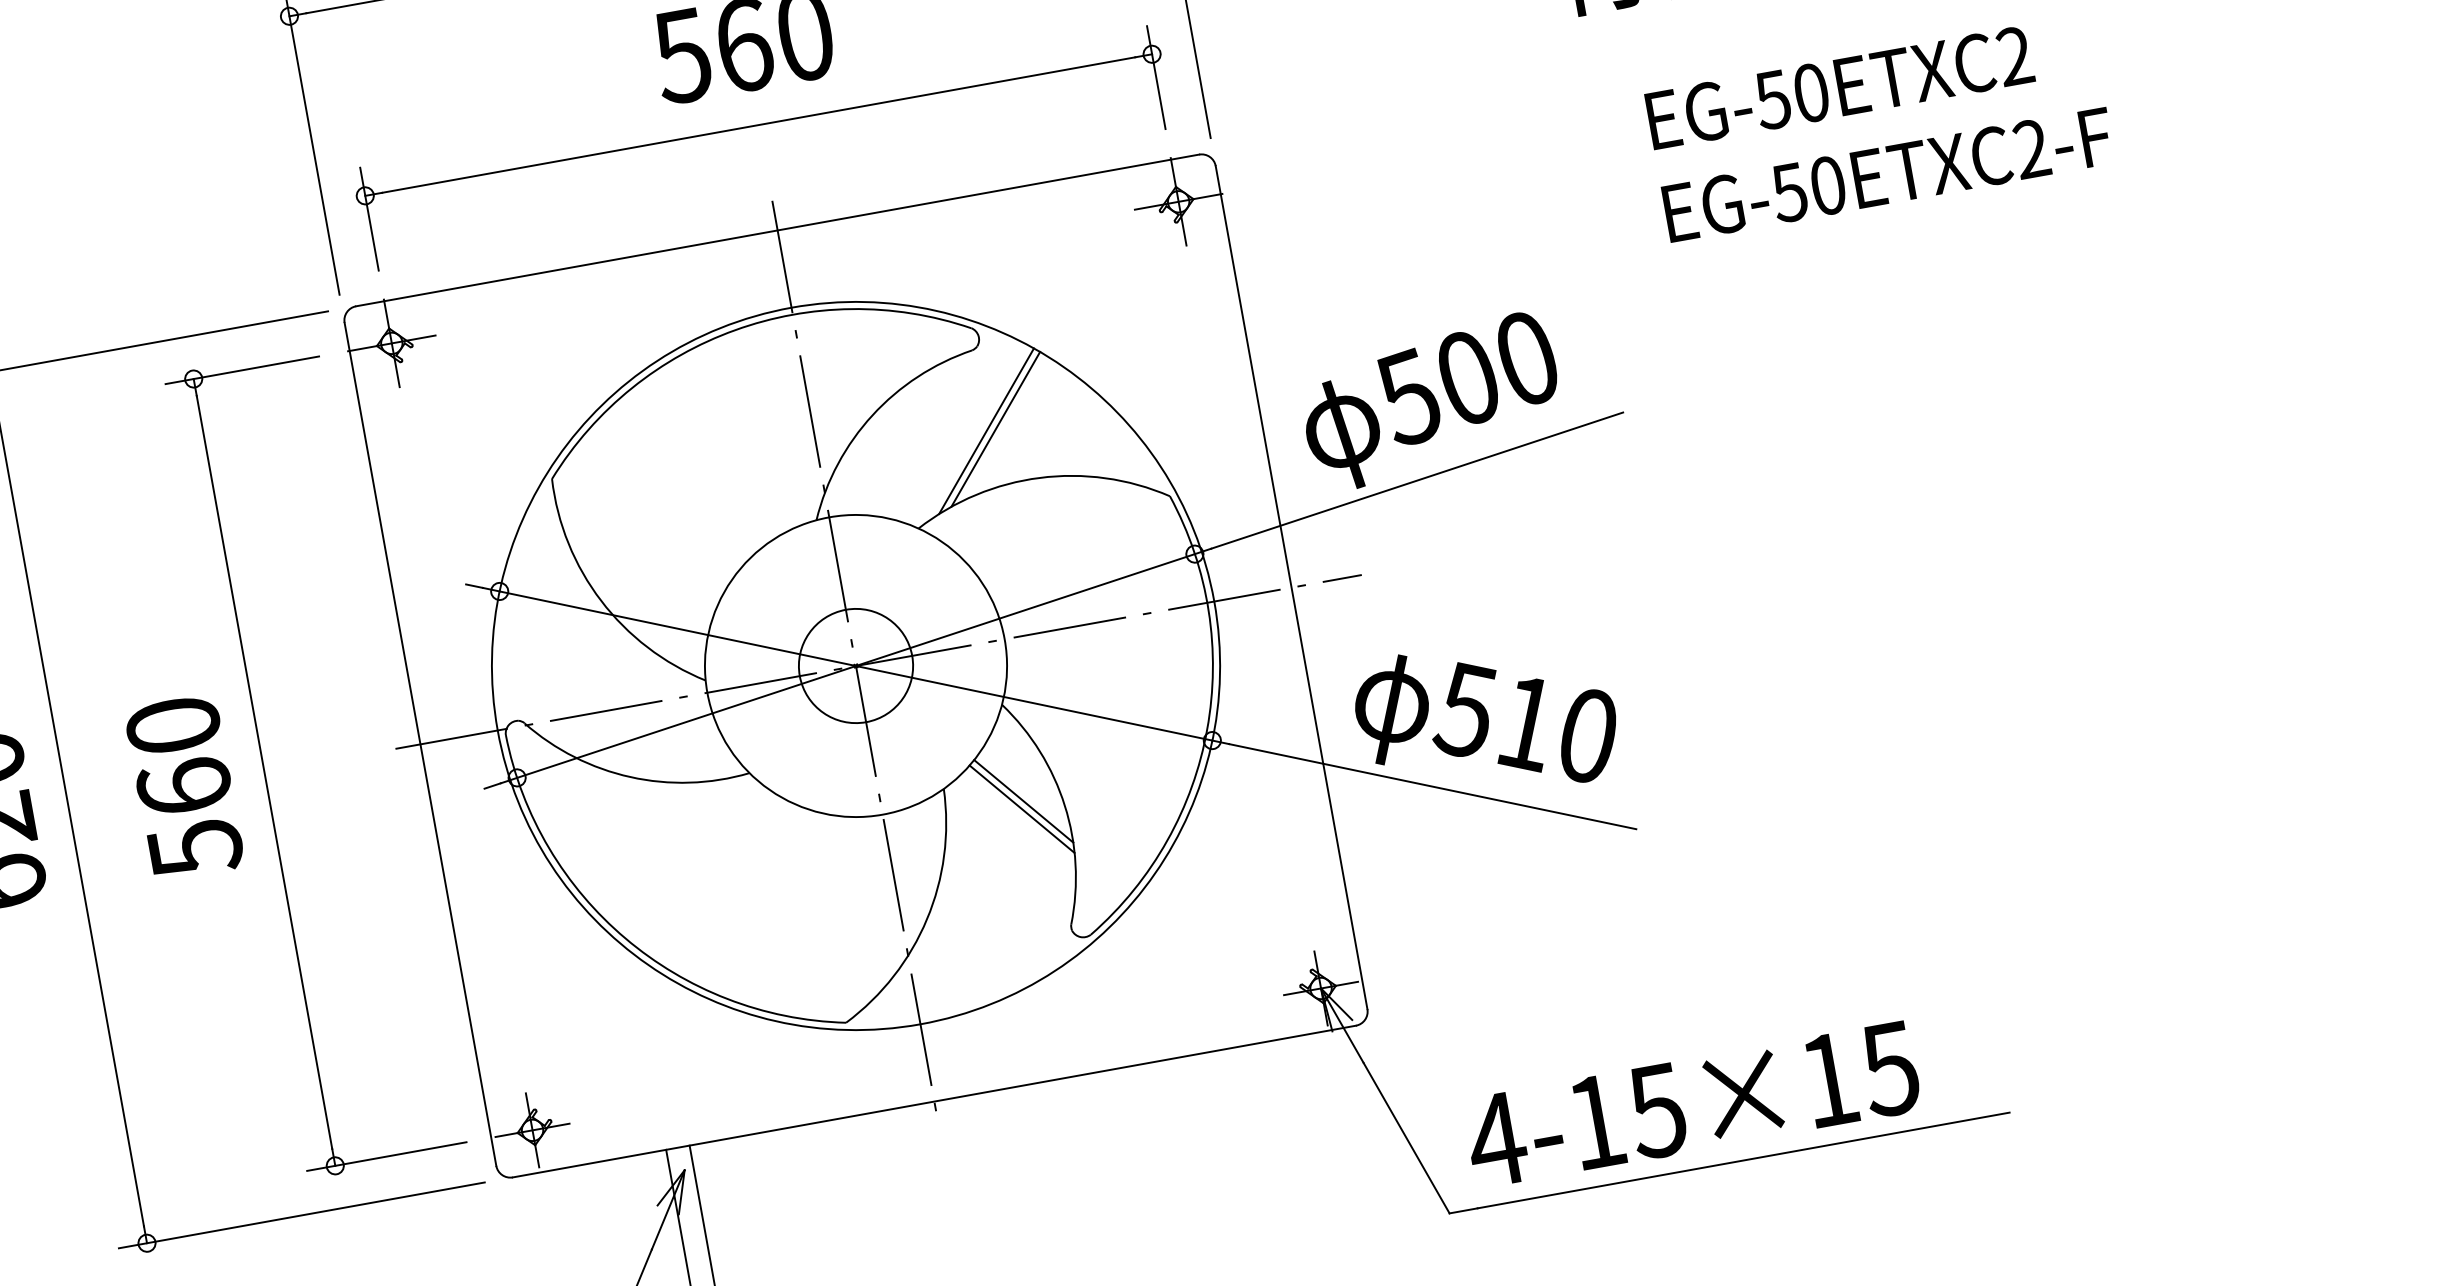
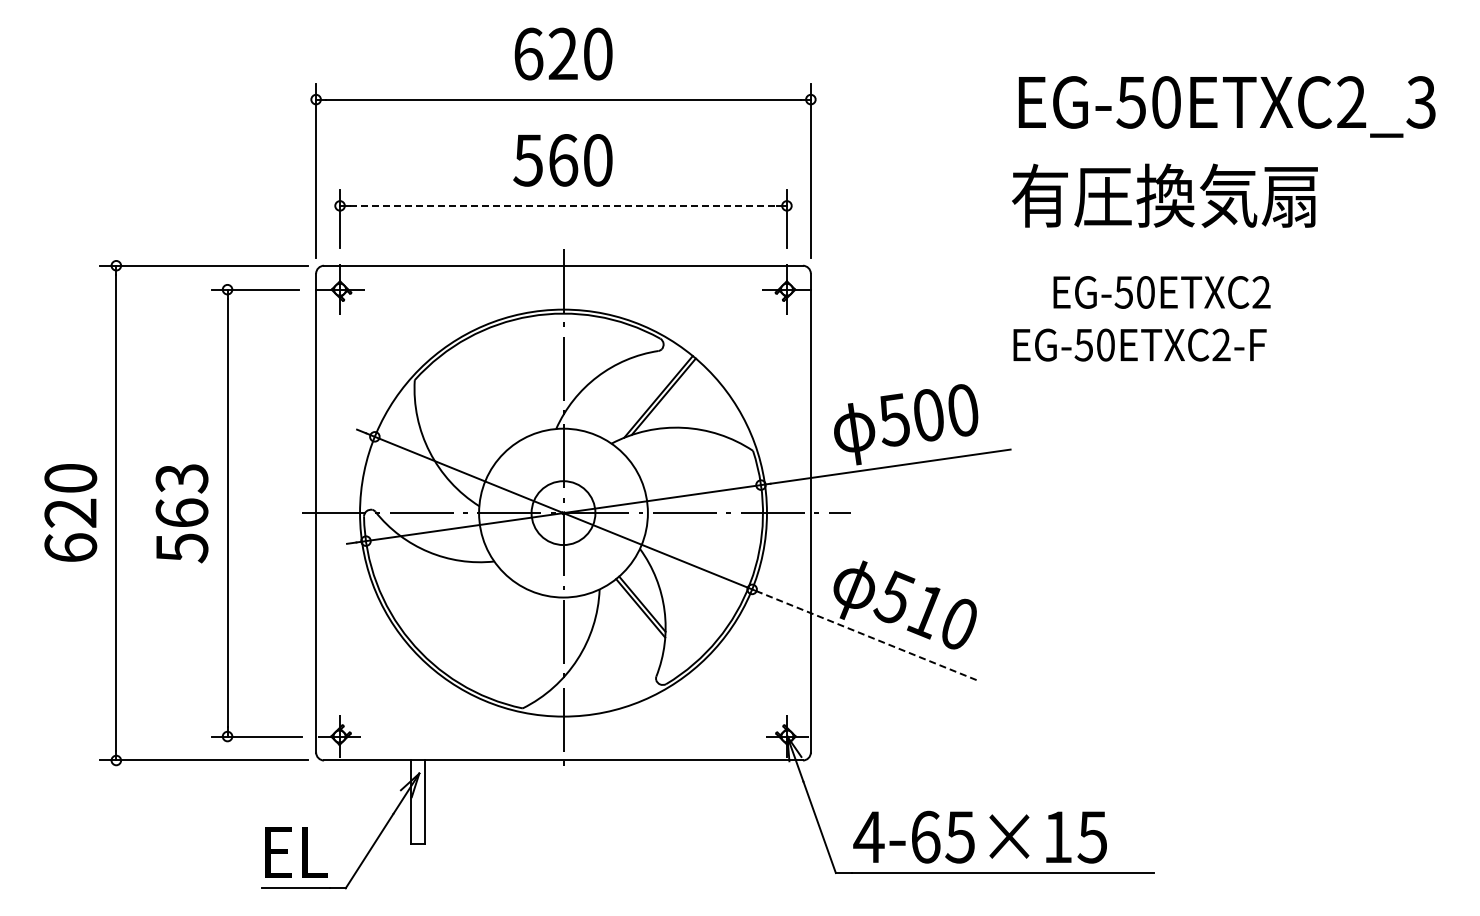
line: (758, 124) -> (563, 205), solid -> dashed
text: (1887, 173) -> (1139, 344), moved
text: (172, 726) -> (181, 478), 560 -> 563
line: (1432, 786) -> (868, 636), solid -> dashed
text: (1597, 1120) -> (926, 836), 4-15×15 -> 4-65×15

